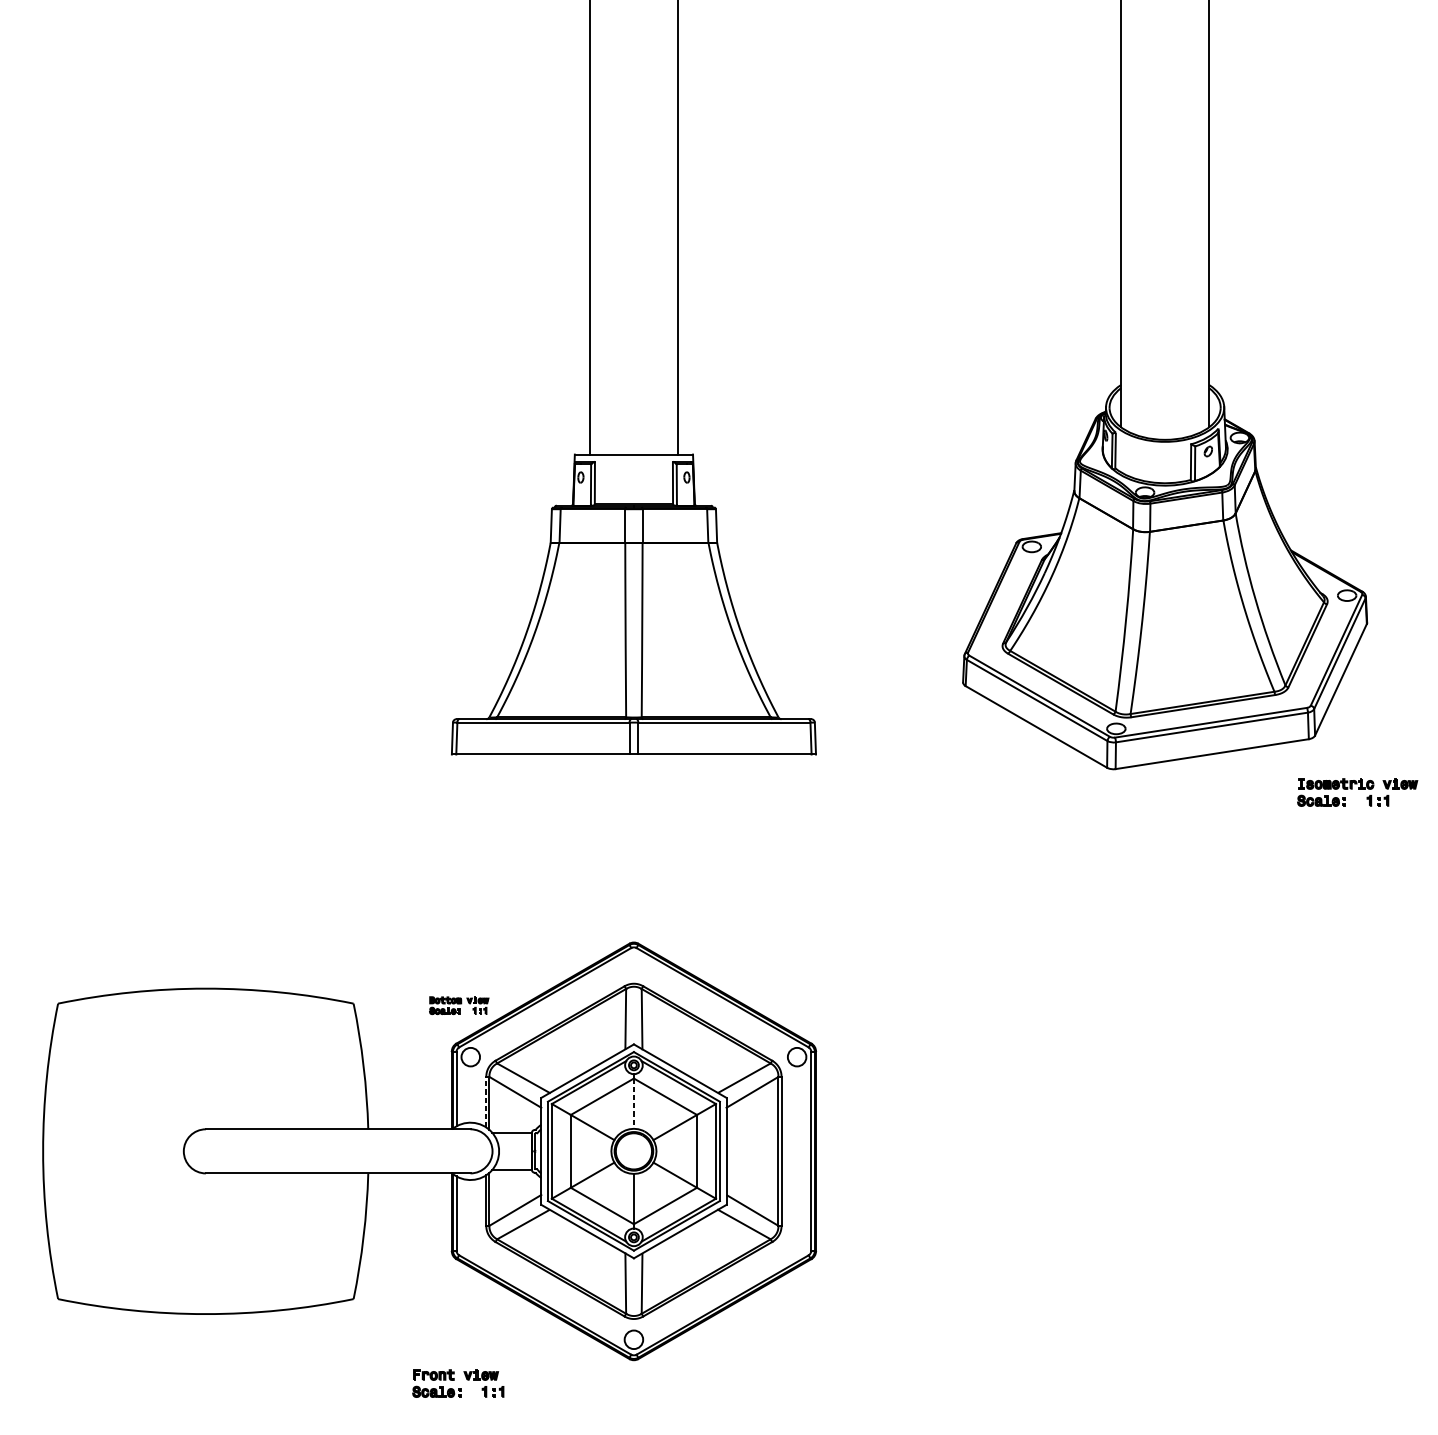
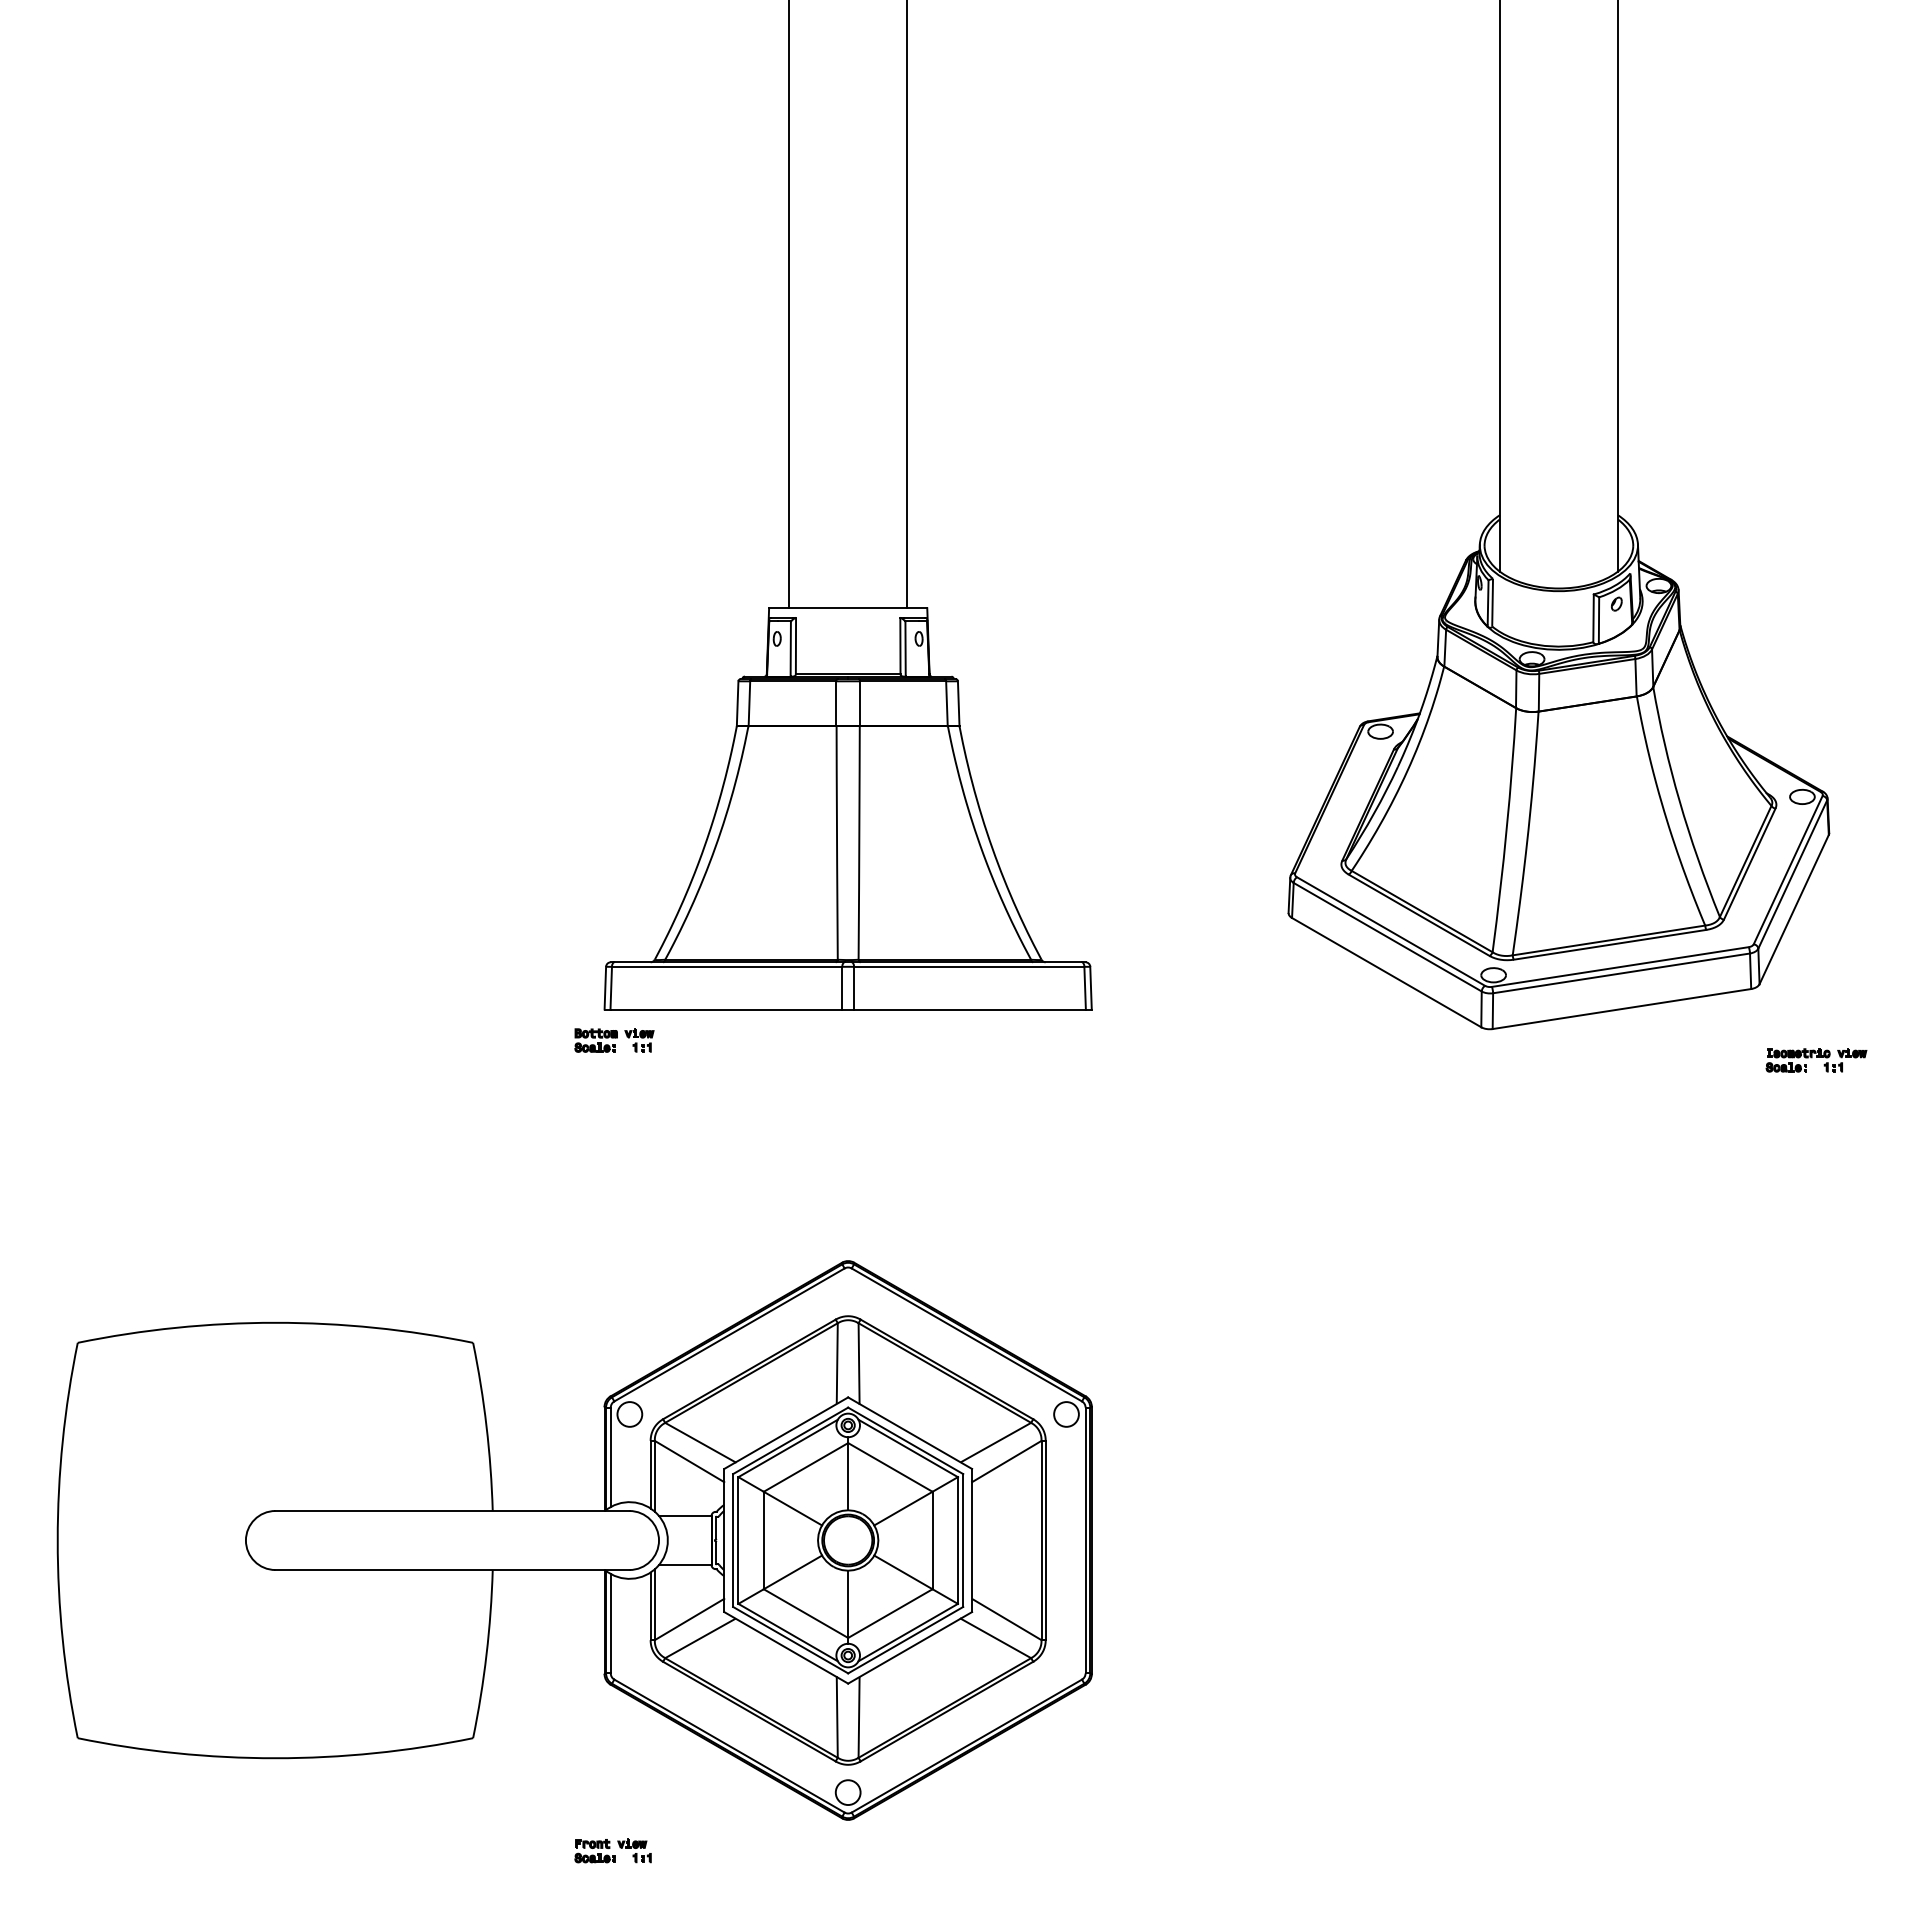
part: (1357, 792) -> (1816, 1060), size x0.62
part: (459, 1005) -> (614, 1040), moved
line: (486, 1102) -> (650, 1474), dashed -> solid
line: (634, 1103) -> (848, 1476), dashed -> solid
part: (457, 1383) -> (612, 1850), size x0.62

